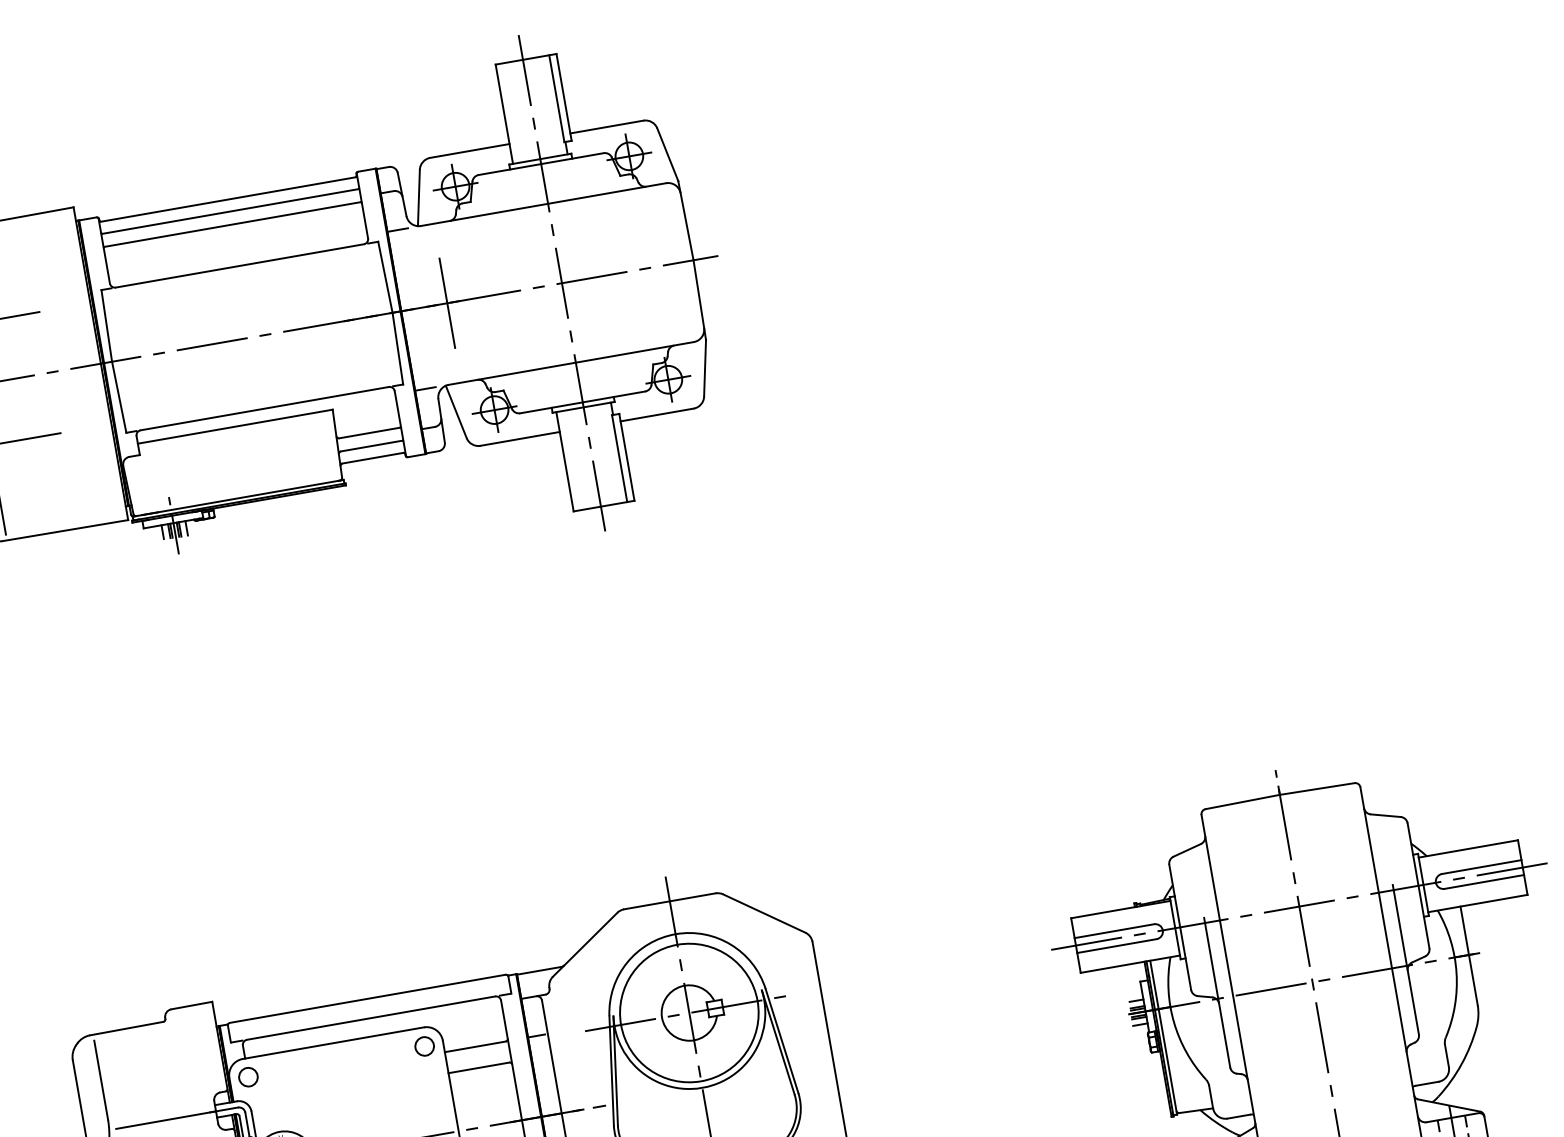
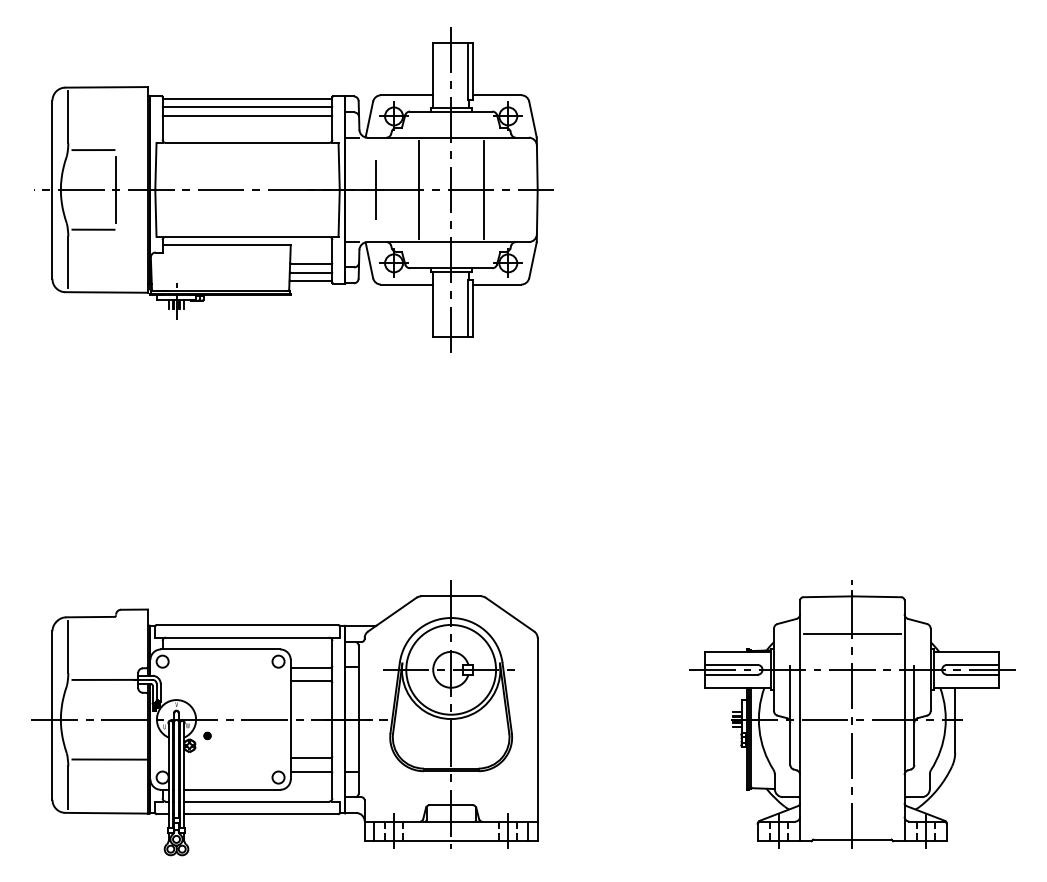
line: (611, 274) -> (483, 189), added
line: (512, 291) -> (418, 189), added
line: (52, 371) -> (116, 189), added
line: (1289, 851) -> (852, 633), added

